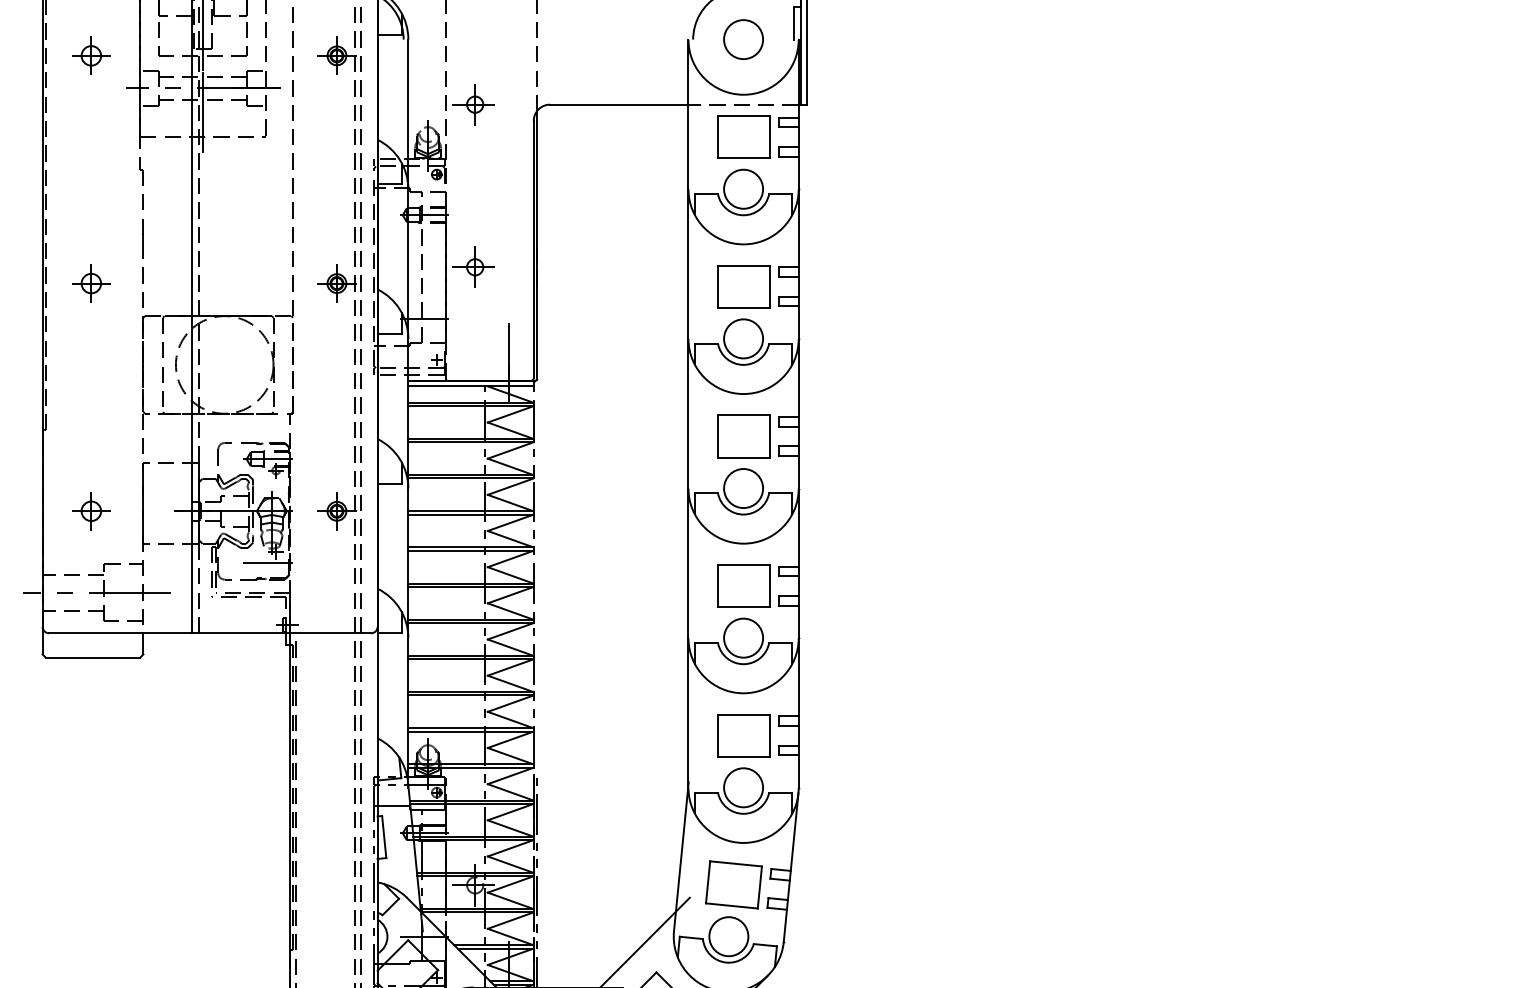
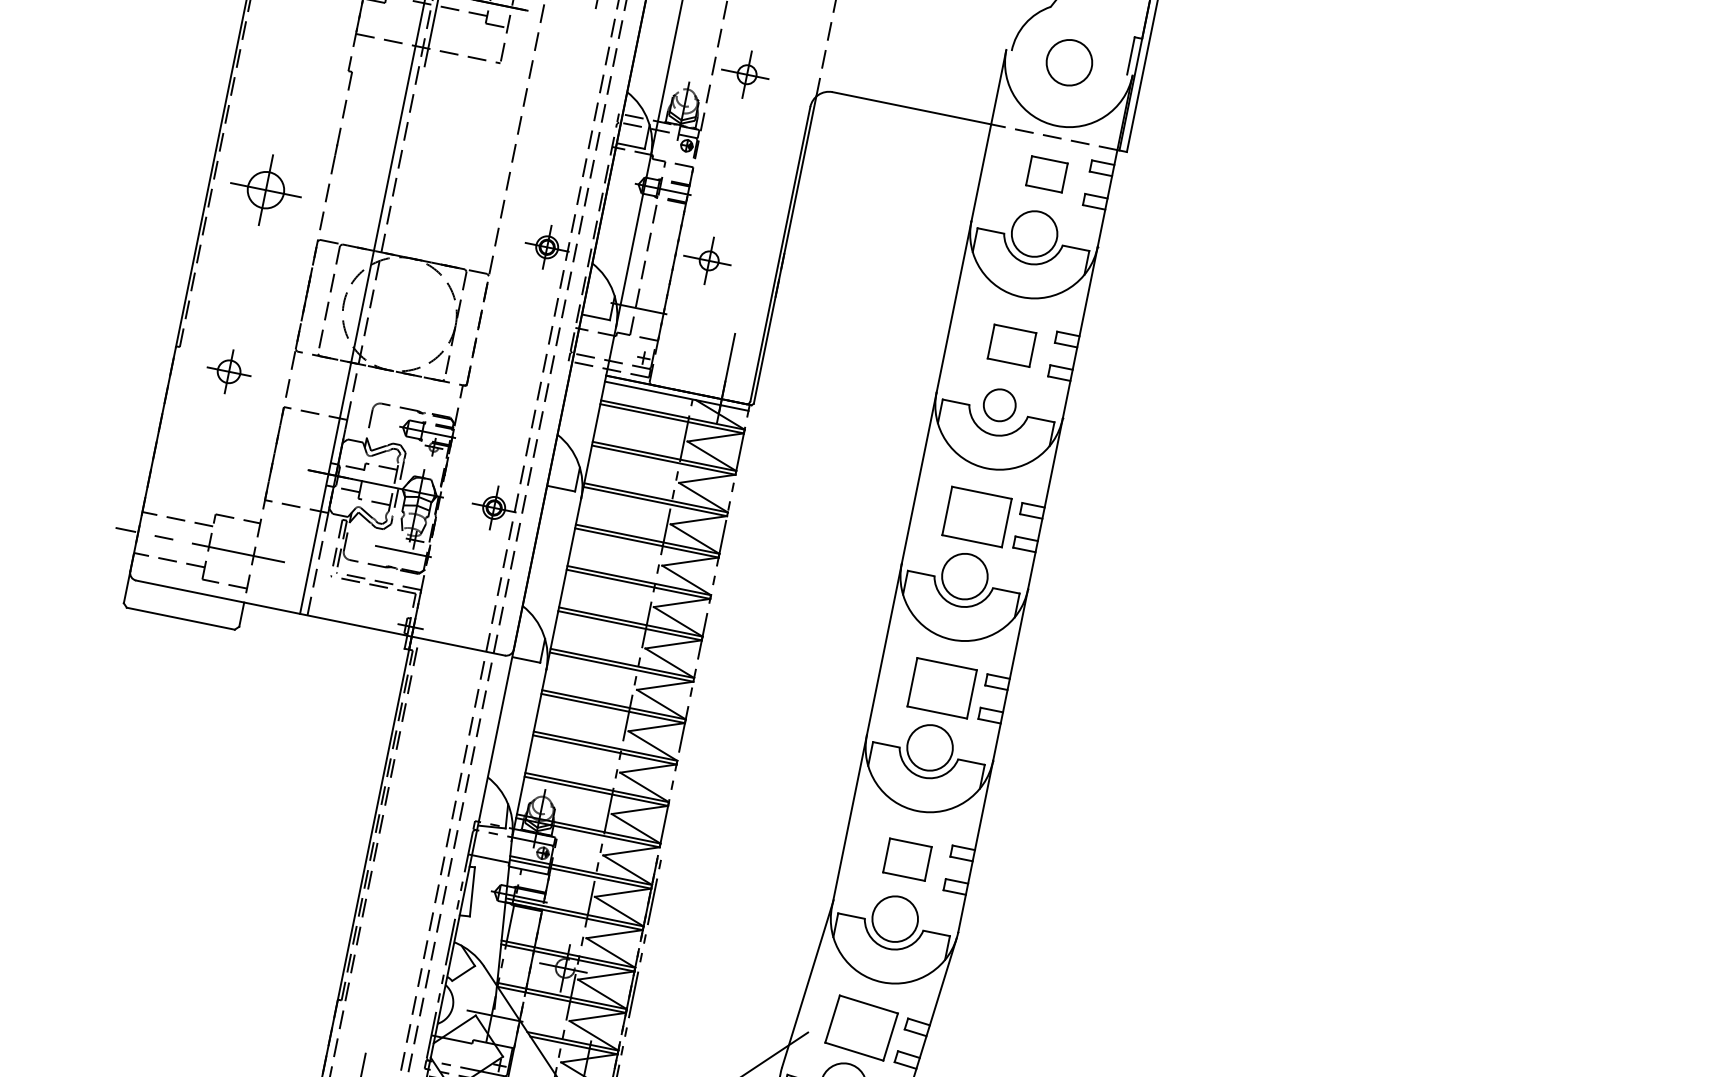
part: (743, 136) -> (1046, 173), size x0.6
part: (91, 283) -> (266, 190), size x1.6
part: (743, 286) -> (1011, 345), size x0.7
circle: (743, 338) -> (999, 404), size x0.7
part: (91, 511) -> (229, 372), moved
part: (743, 735) -> (907, 859), size x0.7

